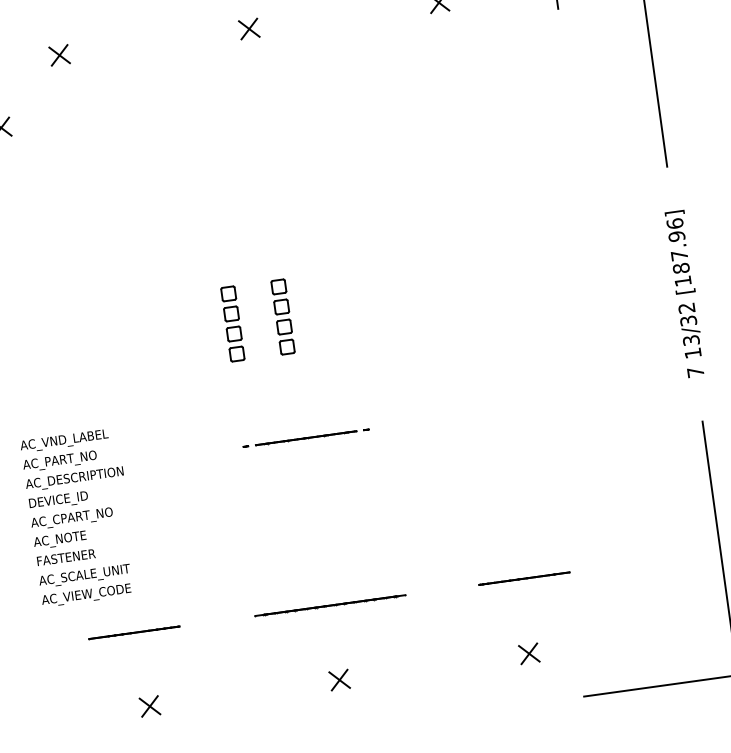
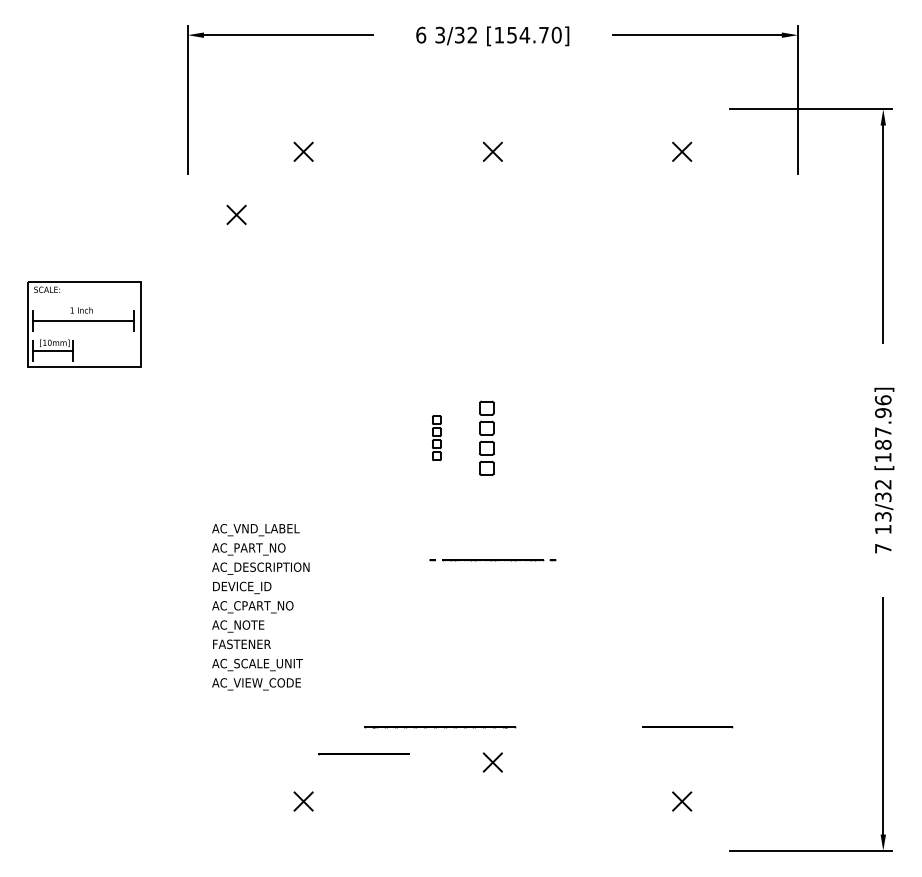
part: (232, 323) -> (436, 437), size x0.6
line: (330, 605) -> (440, 727), moved
line: (133, 633) -> (363, 754), moved
part: (339, 680) -> (492, 762), moved

